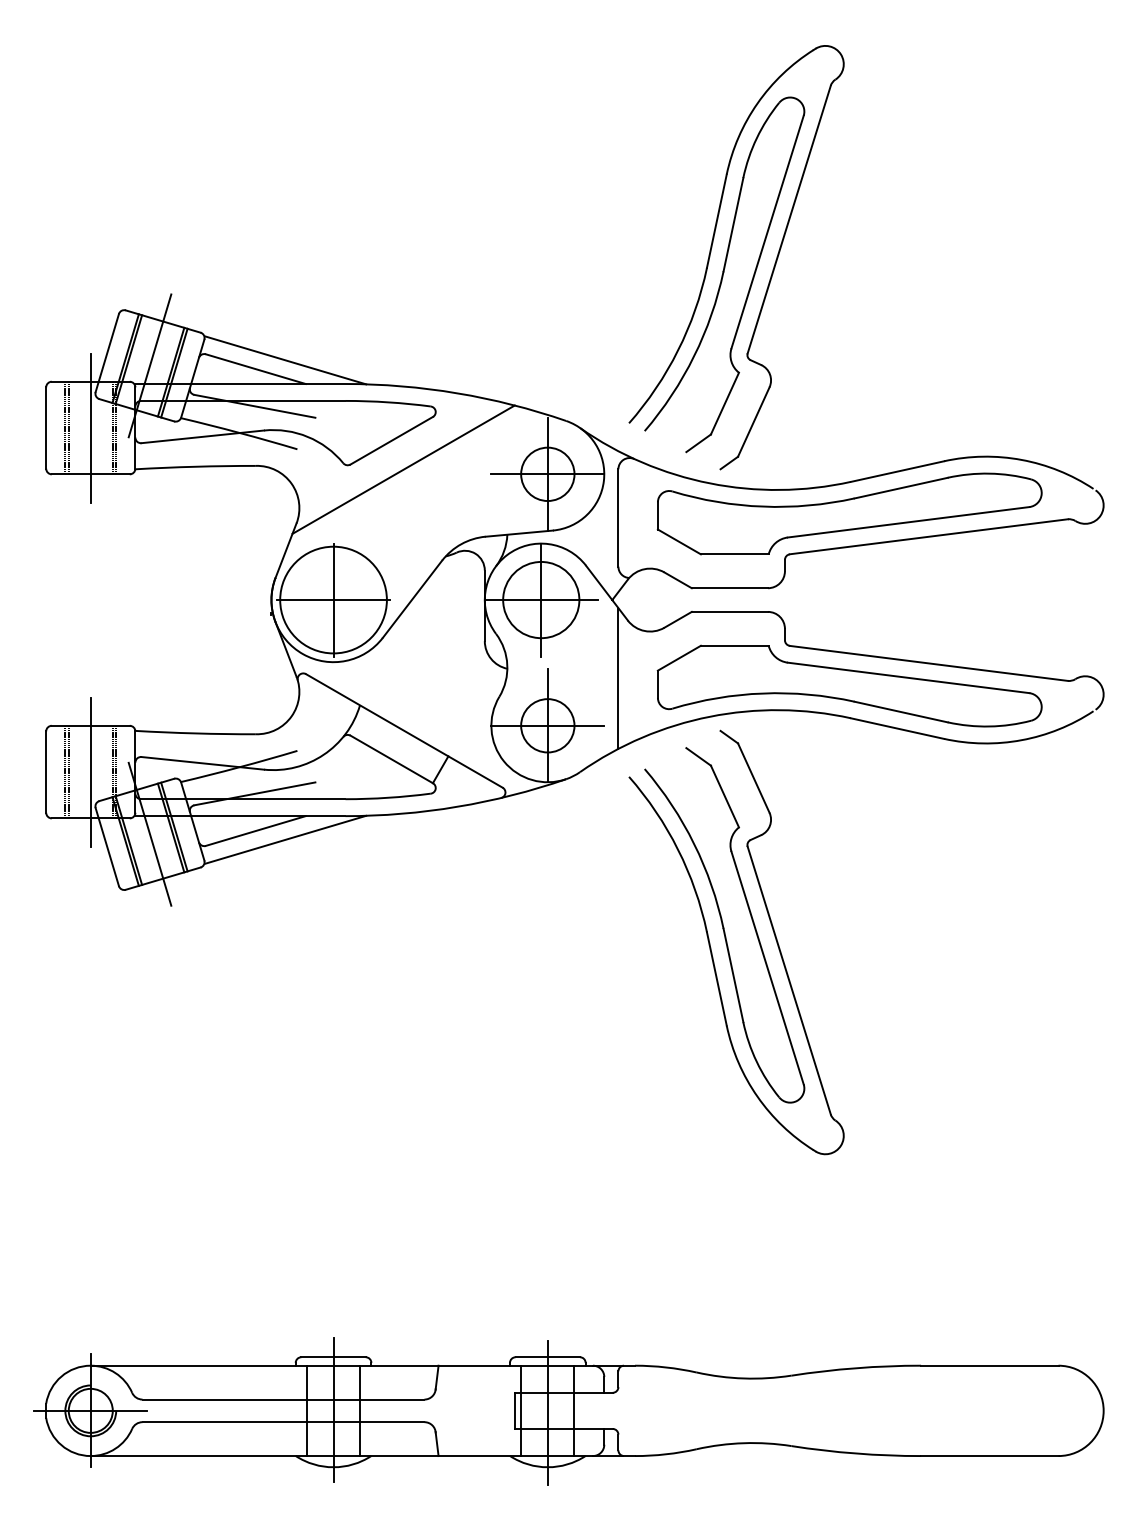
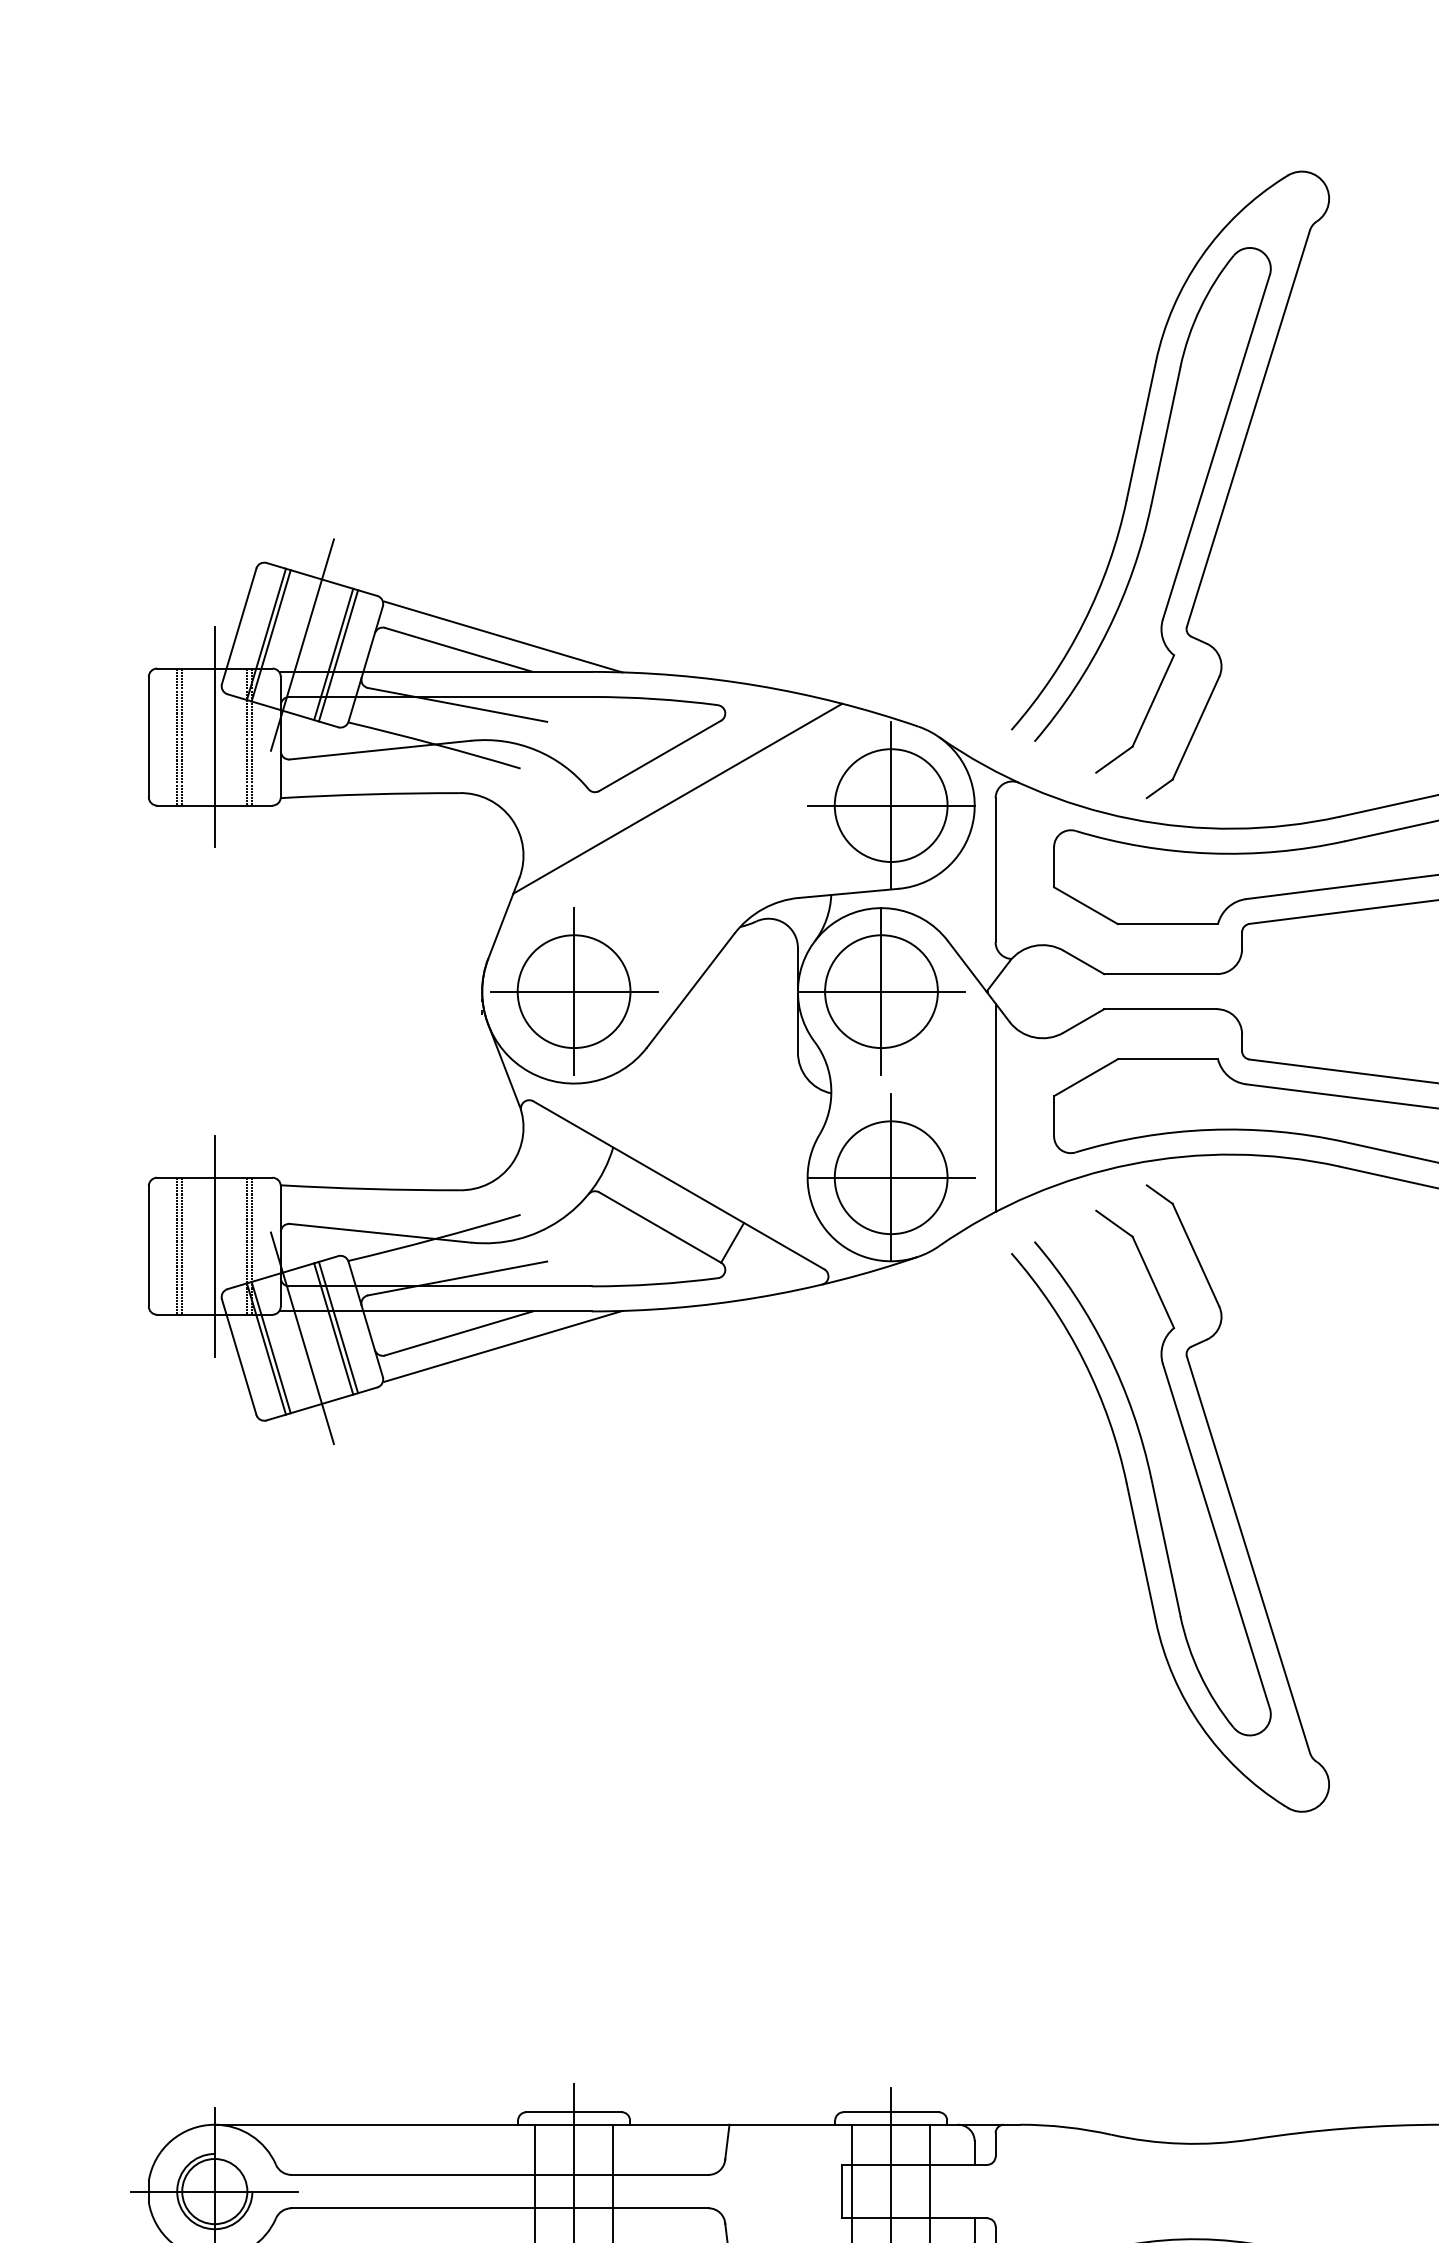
circle: (547, 474) -> (890, 805), size x1.43
circle: (333, 599) -> (573, 990), size x0.71
circle: (547, 725) -> (890, 1177), size x1.43

